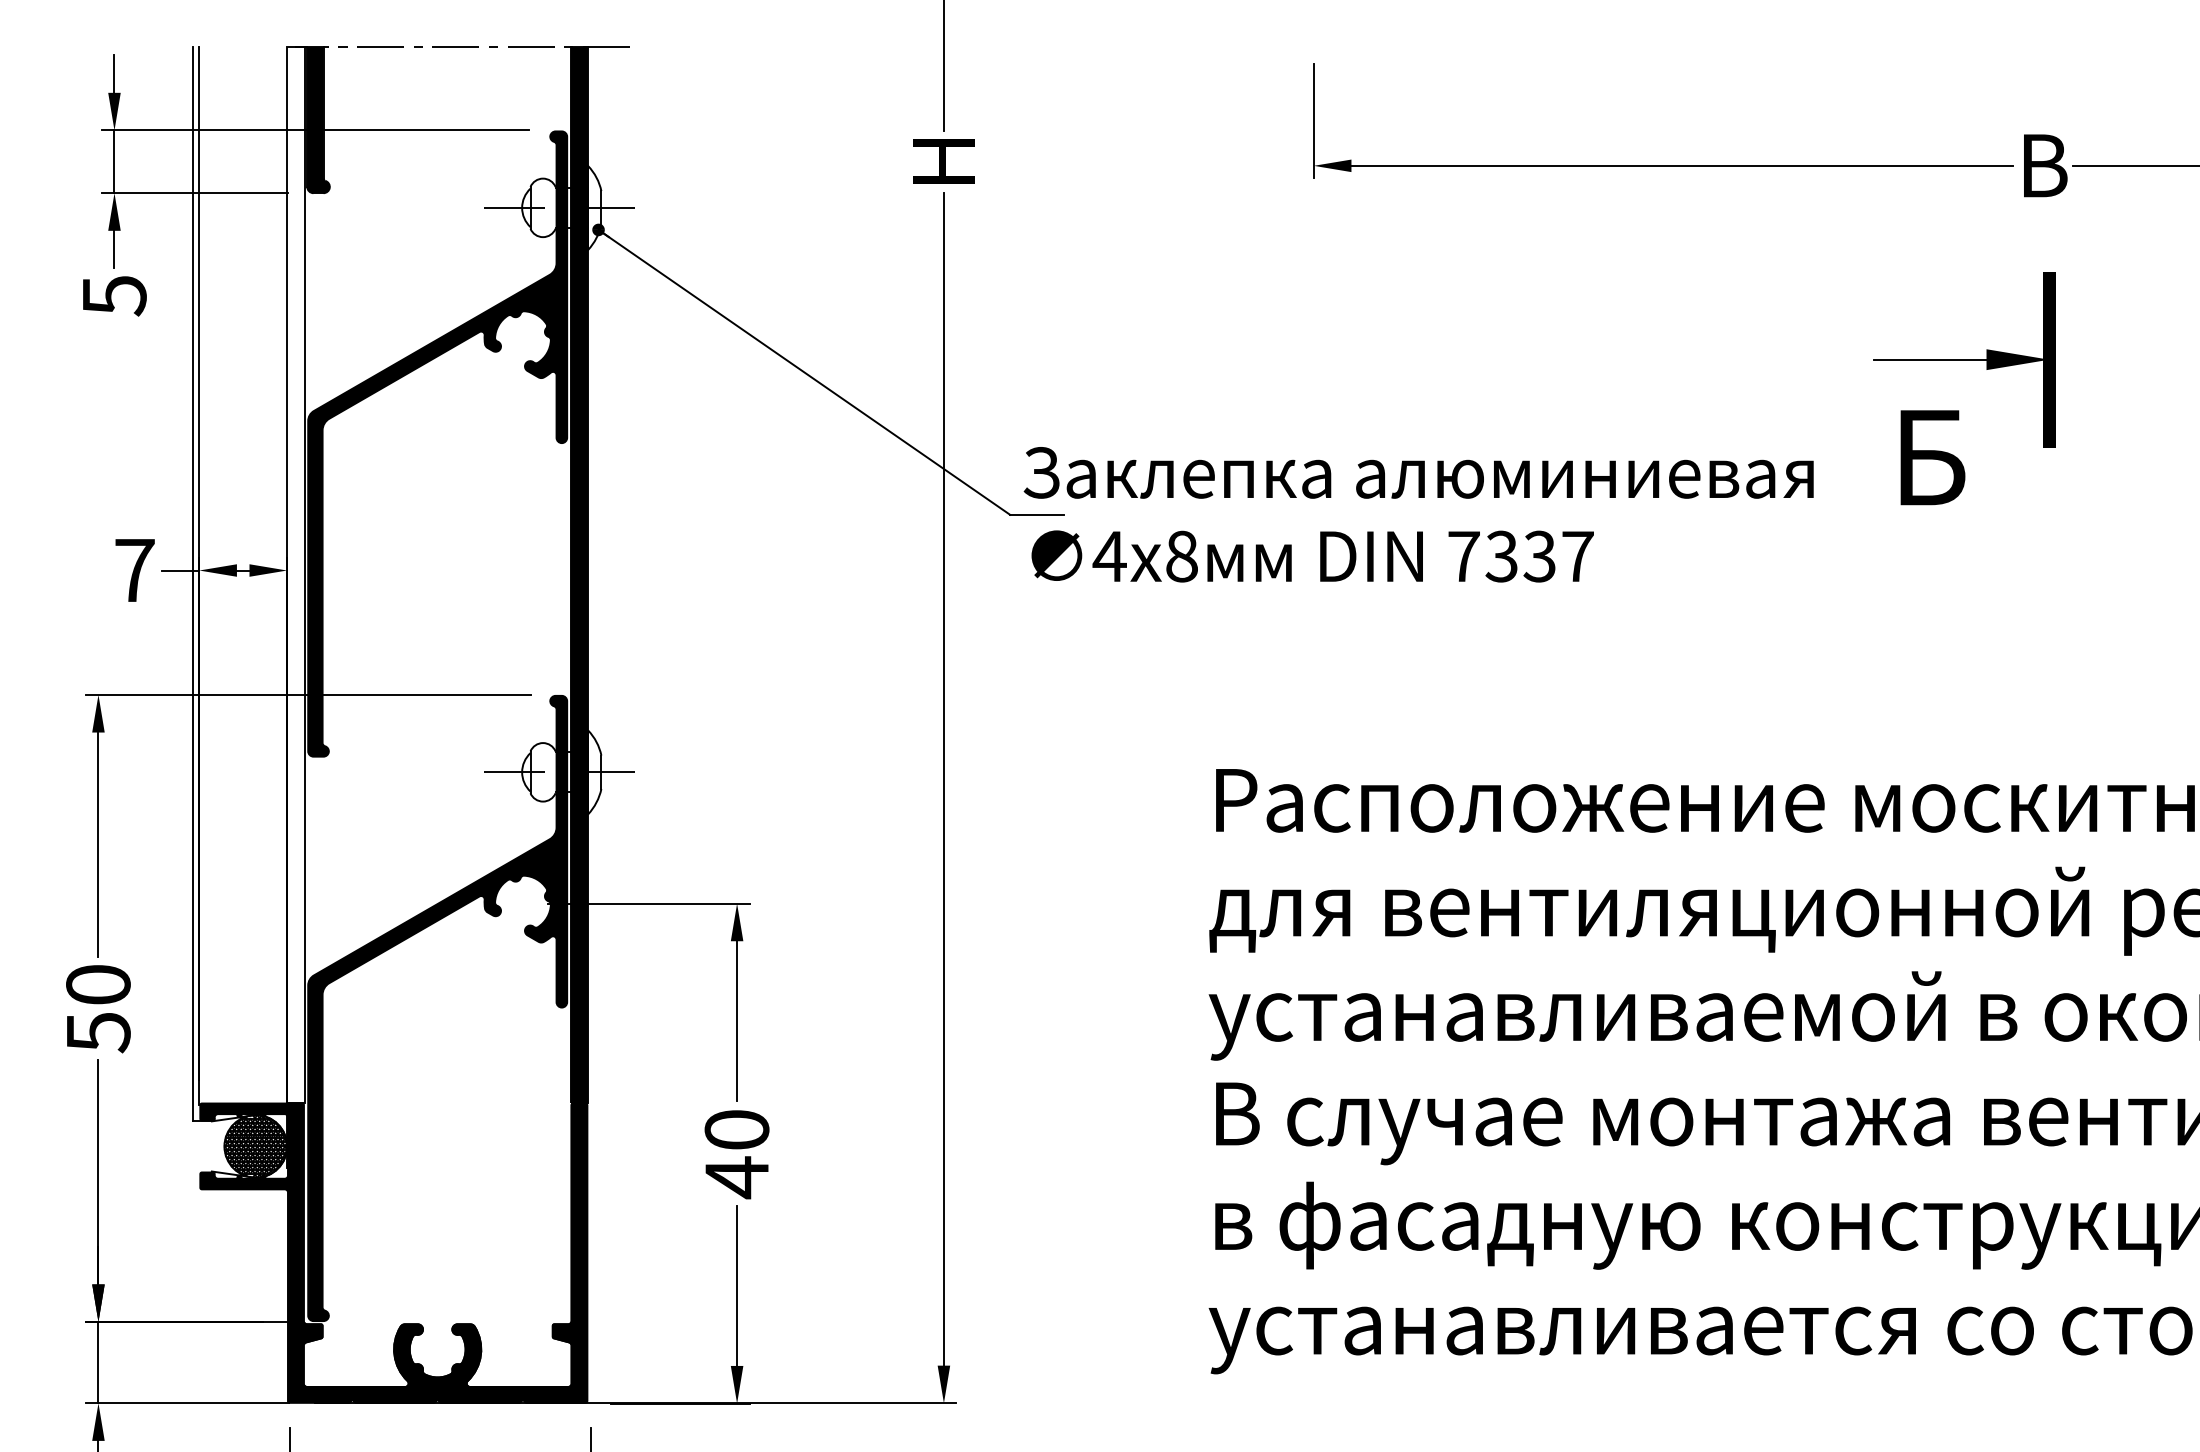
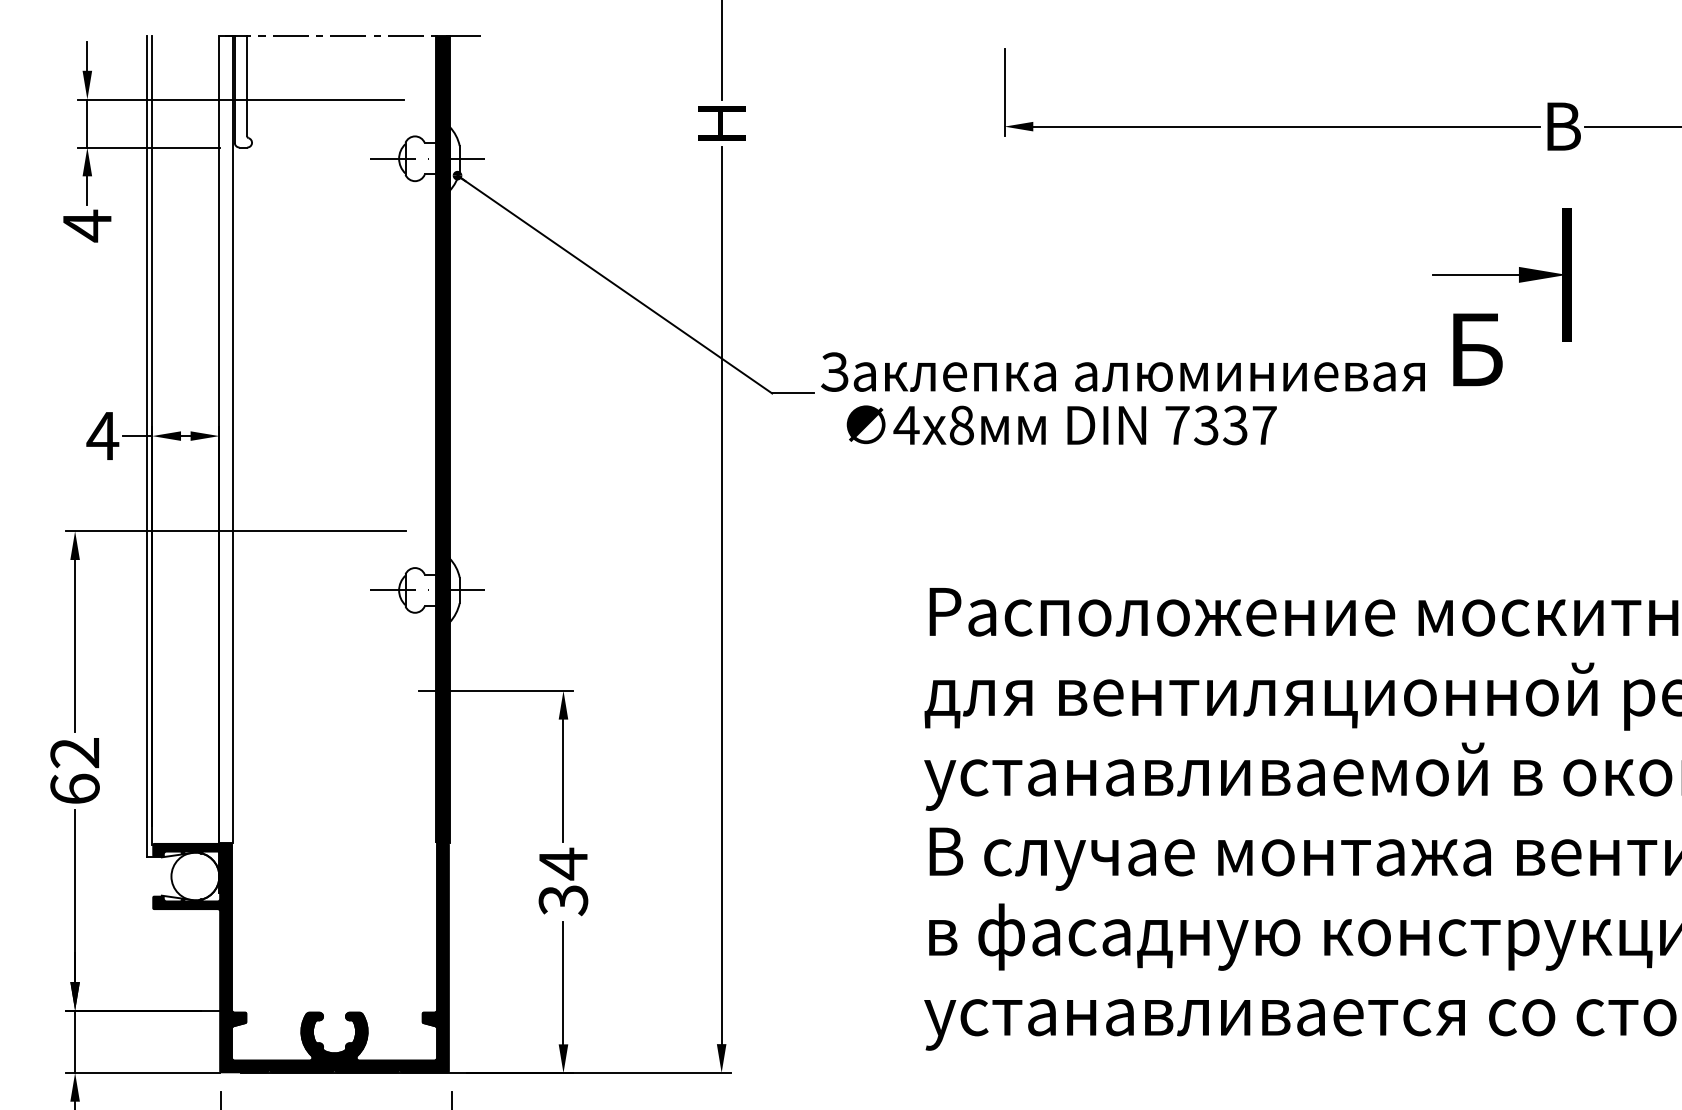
fill: (318, 120) -> (243, 91), removed
text: (114, 295) -> (87, 225), 5 -> 4
fill: (437, 443) -> (334, 338), removed
text: (1418, 472) -> (1122, 371), moved
text: (1312, 556) -> (1061, 425), moved
text: (134, 570) -> (102, 436), 7 -> 4
fill: (437, 1008) -> (334, 771), removed
text: (98, 1009) -> (75, 771), 50 -> 62
hatch: (255, 1146) -> (195, 876), removed
text: (736, 1153) -> (563, 881), 40 -> 34

